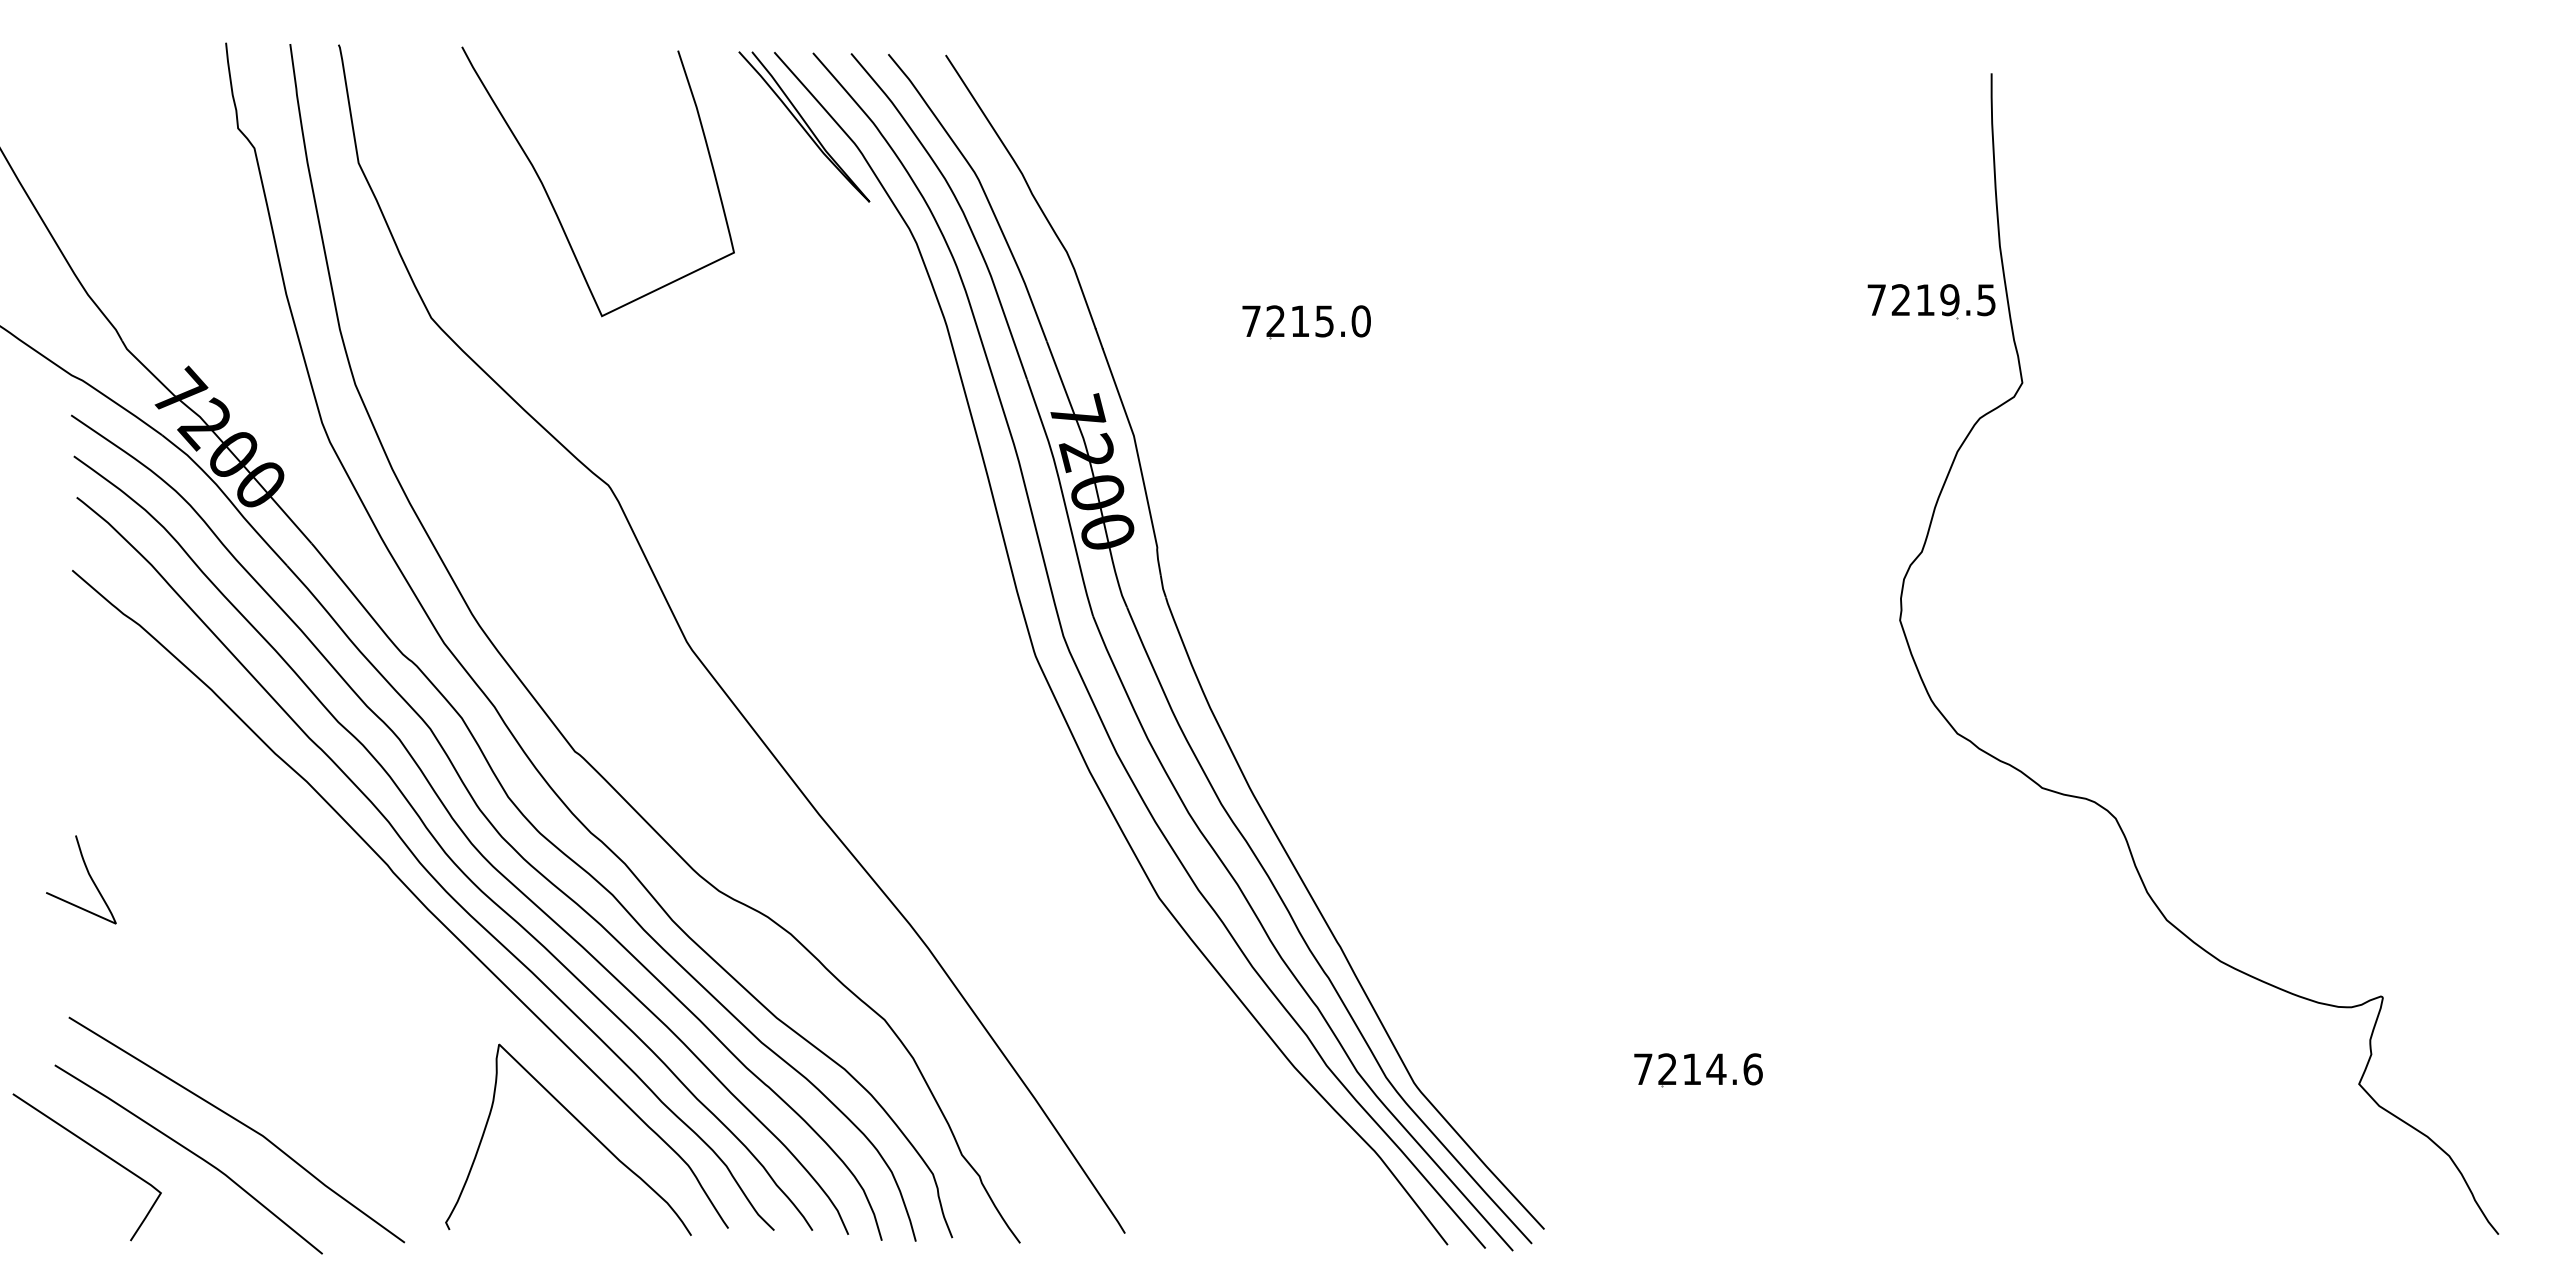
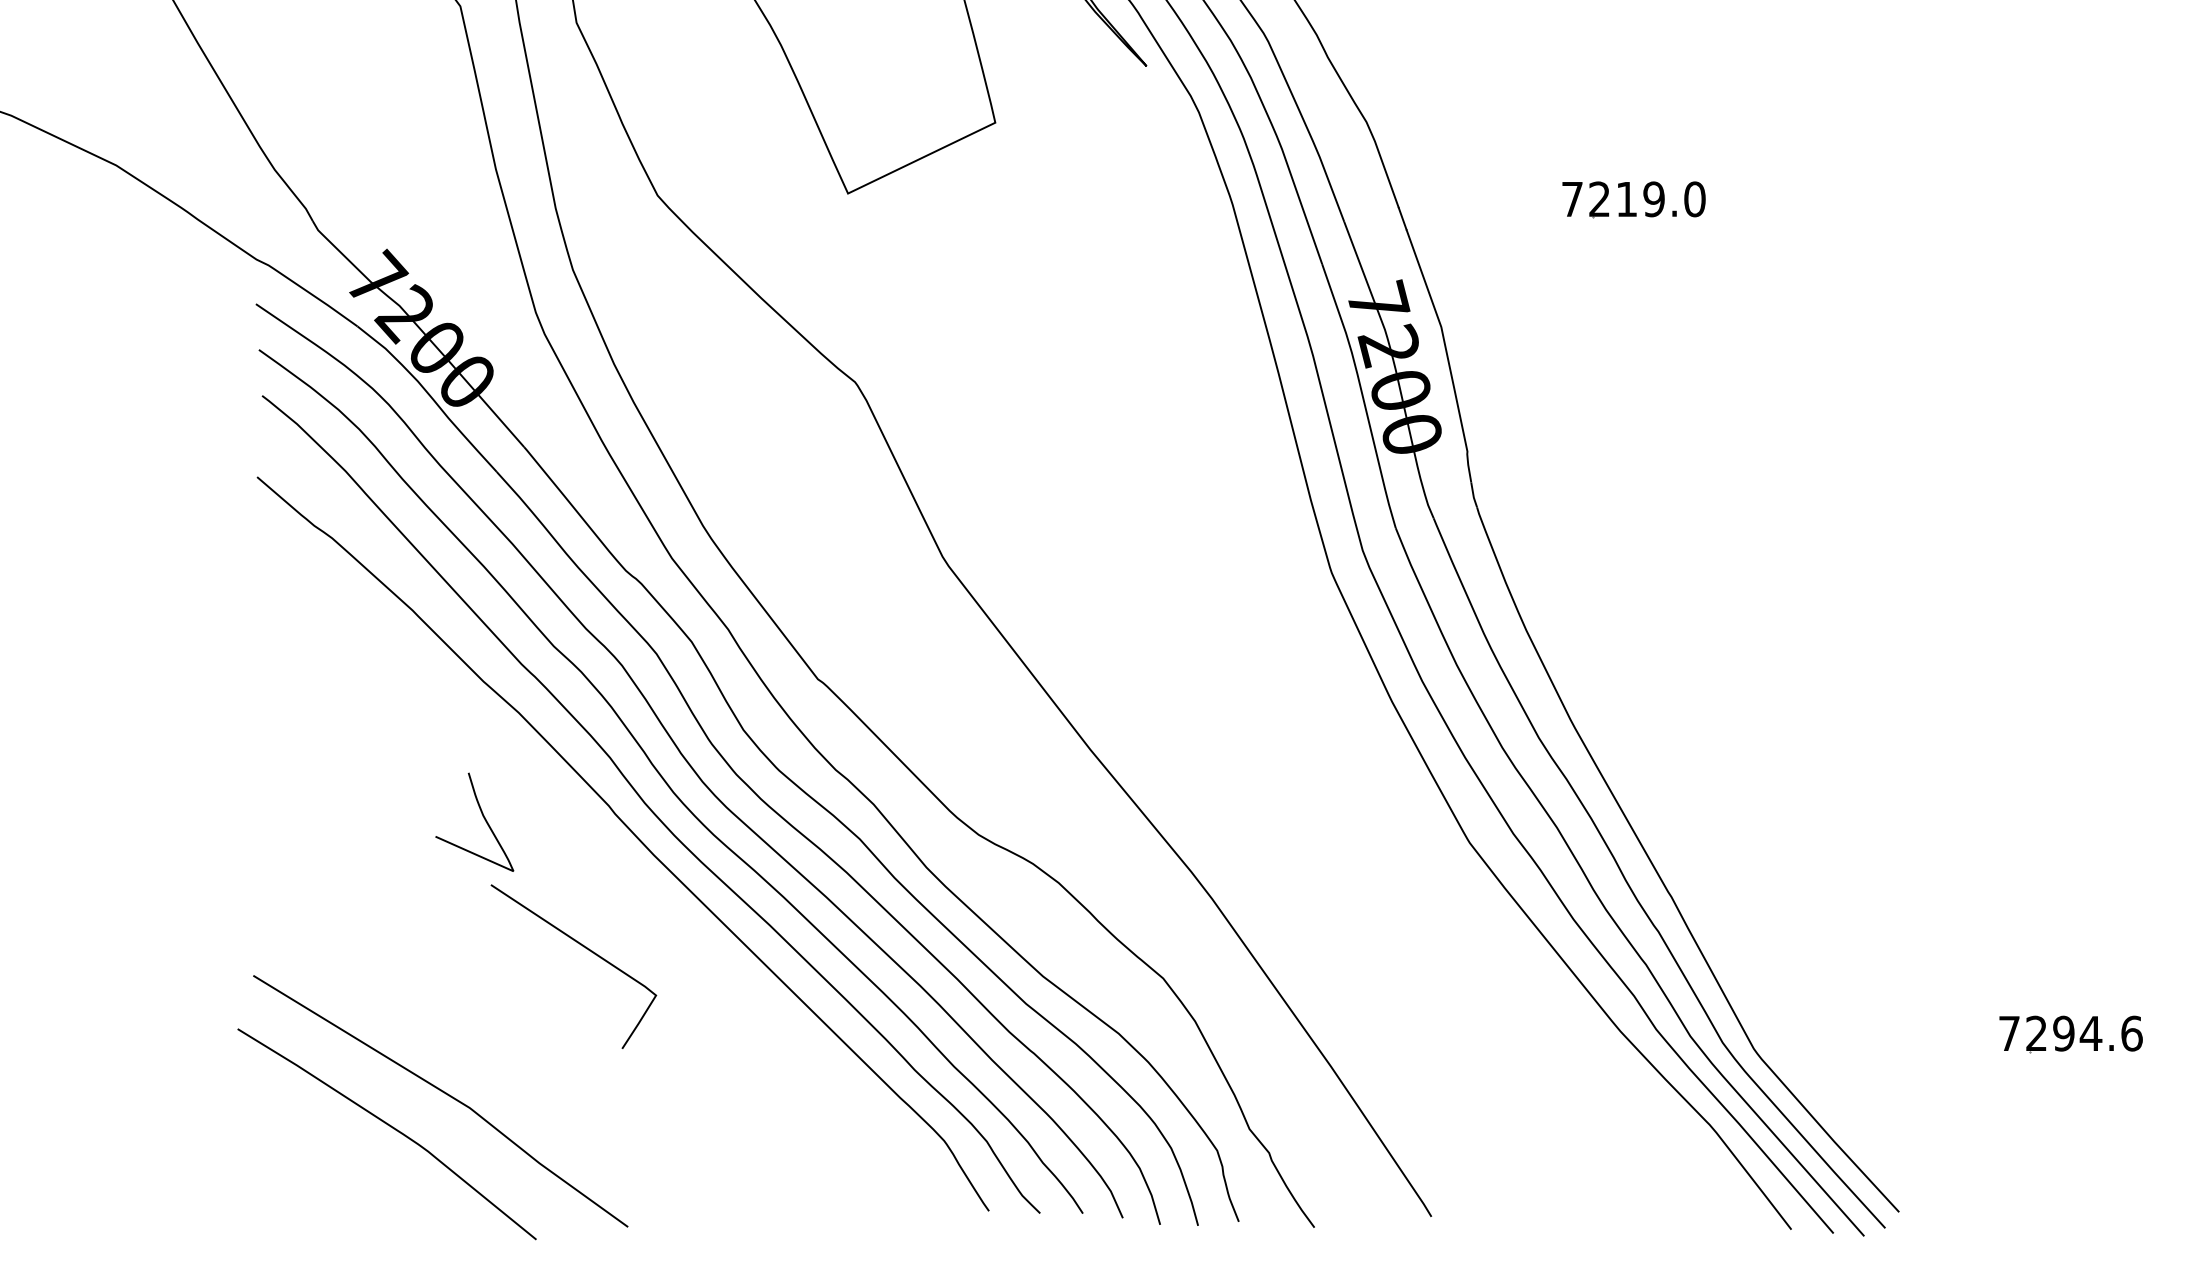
text: (1324, 321) -> (1653, 199), 7215.0 -> 7219.0
curve: (88, 875) -> (482, 817), moved
text: (1691, 1069) -> (2063, 1033), 7214.6 -> 7294.6
curve: (581, 1125) -> (825, 1096), removed
curve: (96, 1150) -> (584, 947), moved

